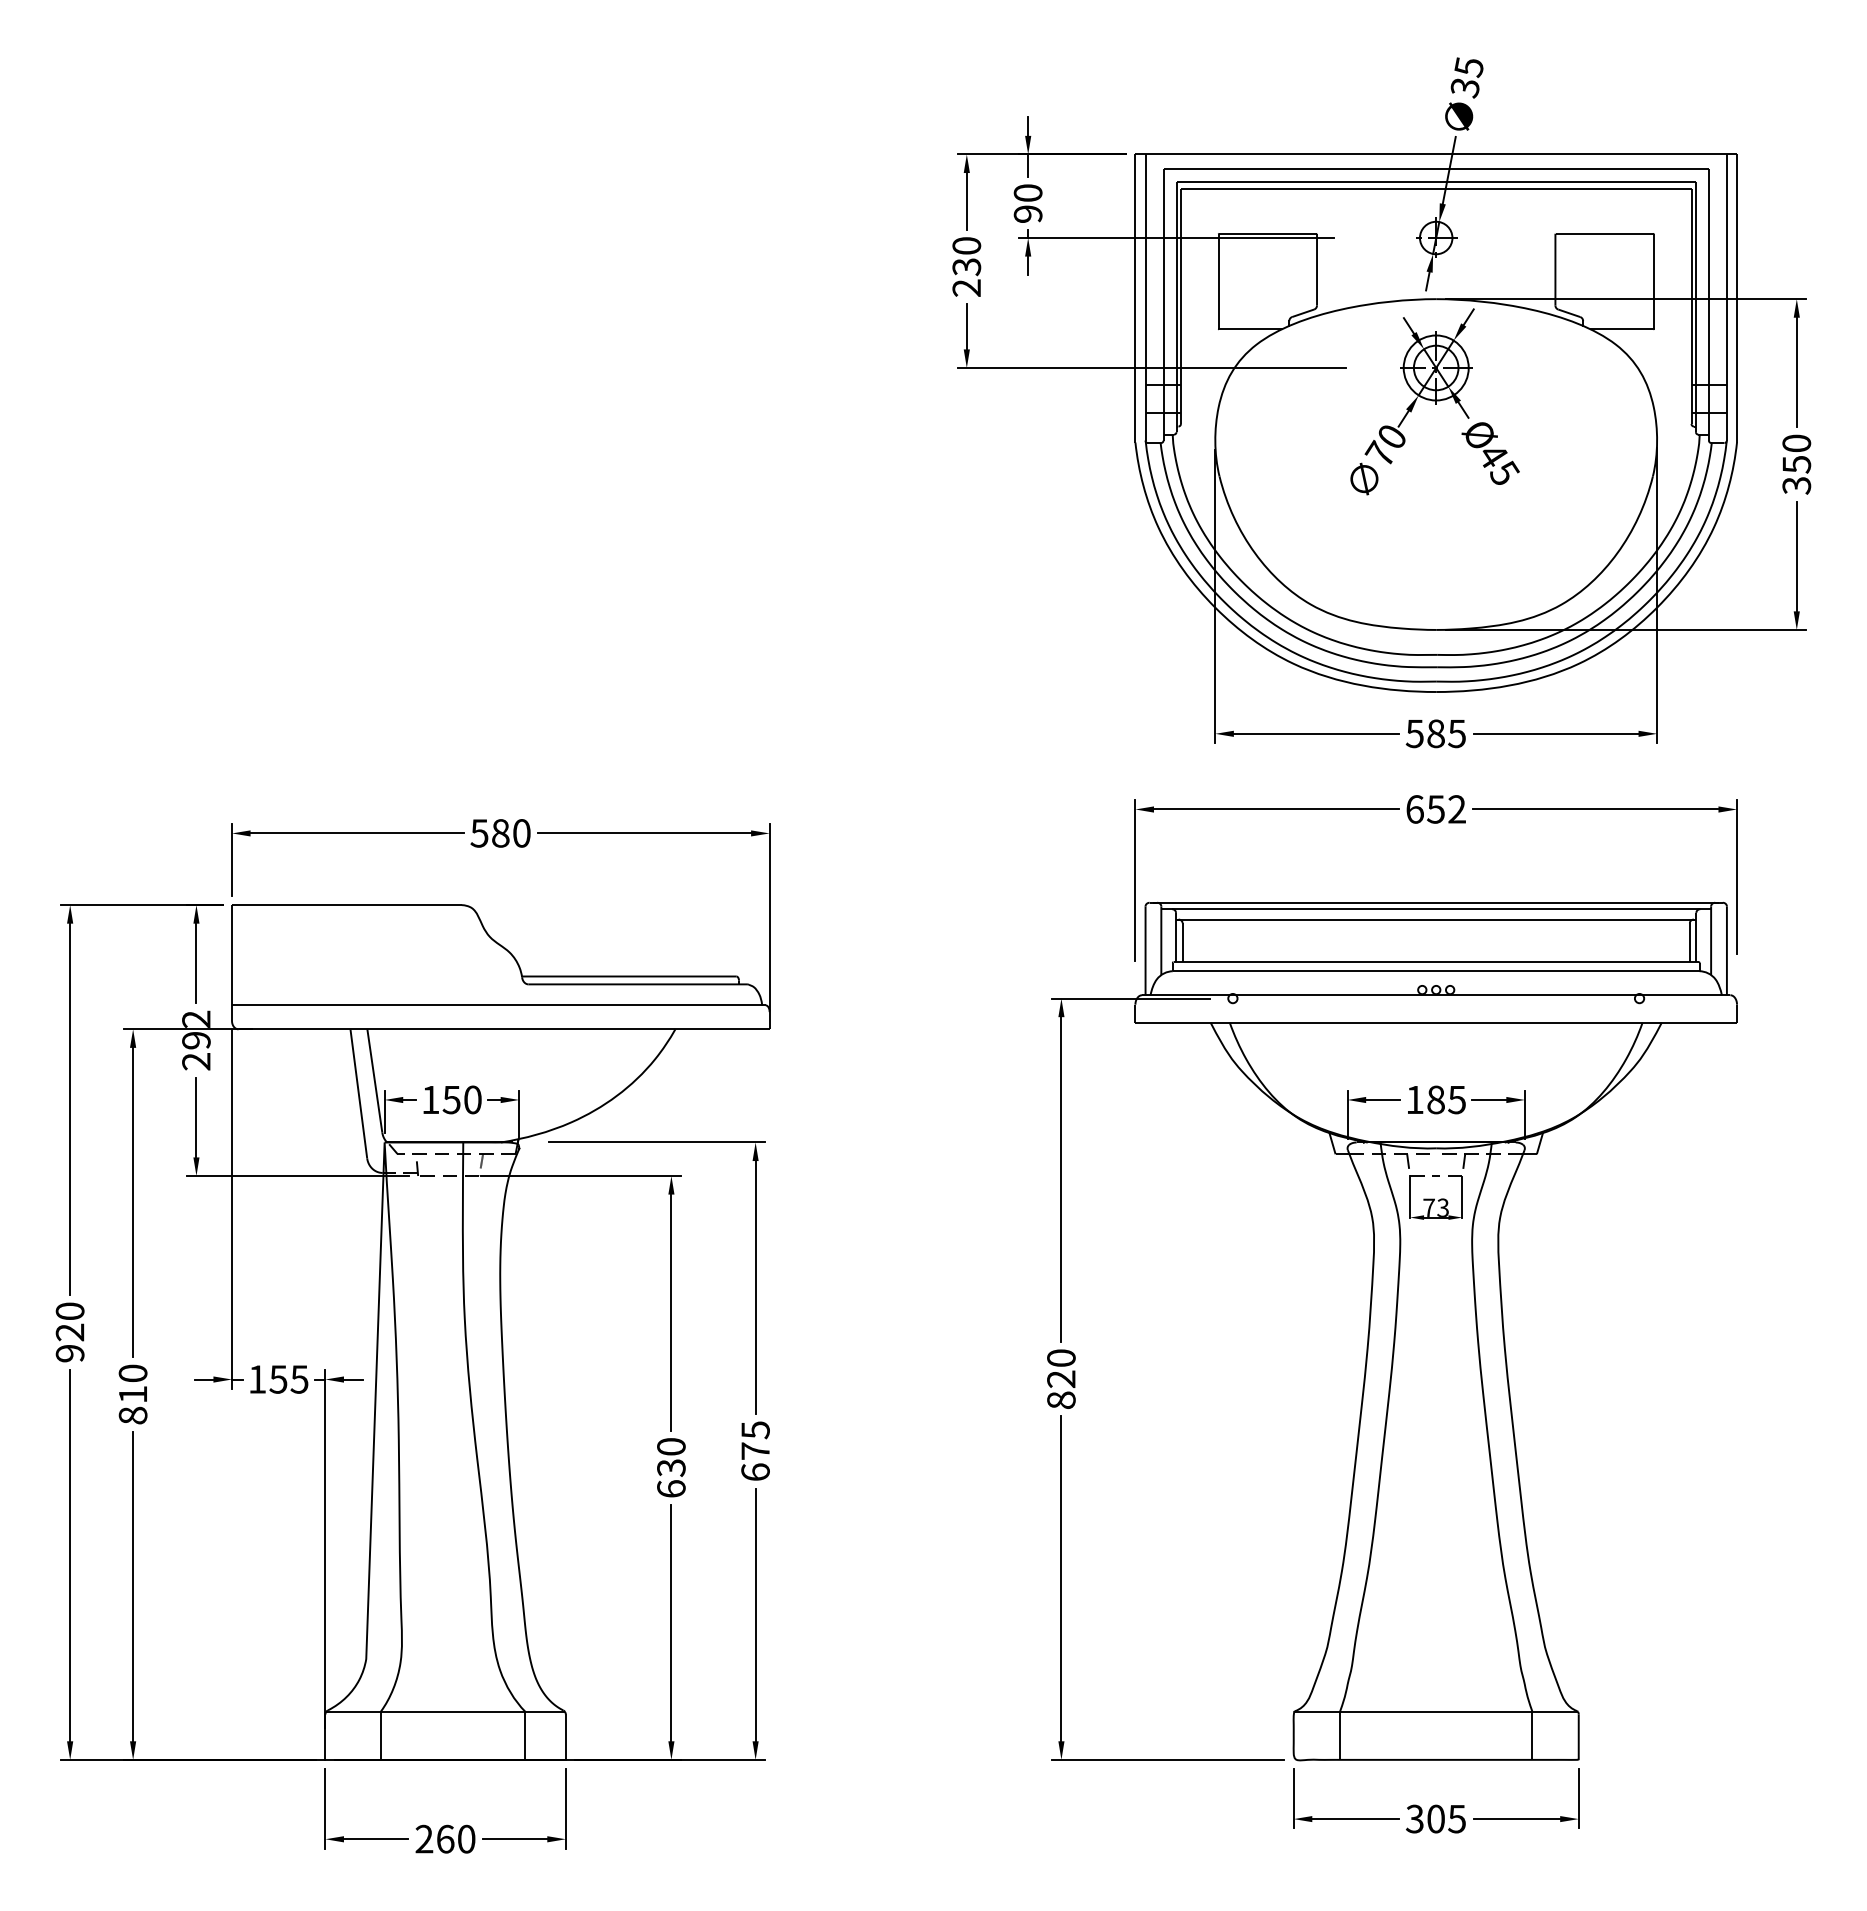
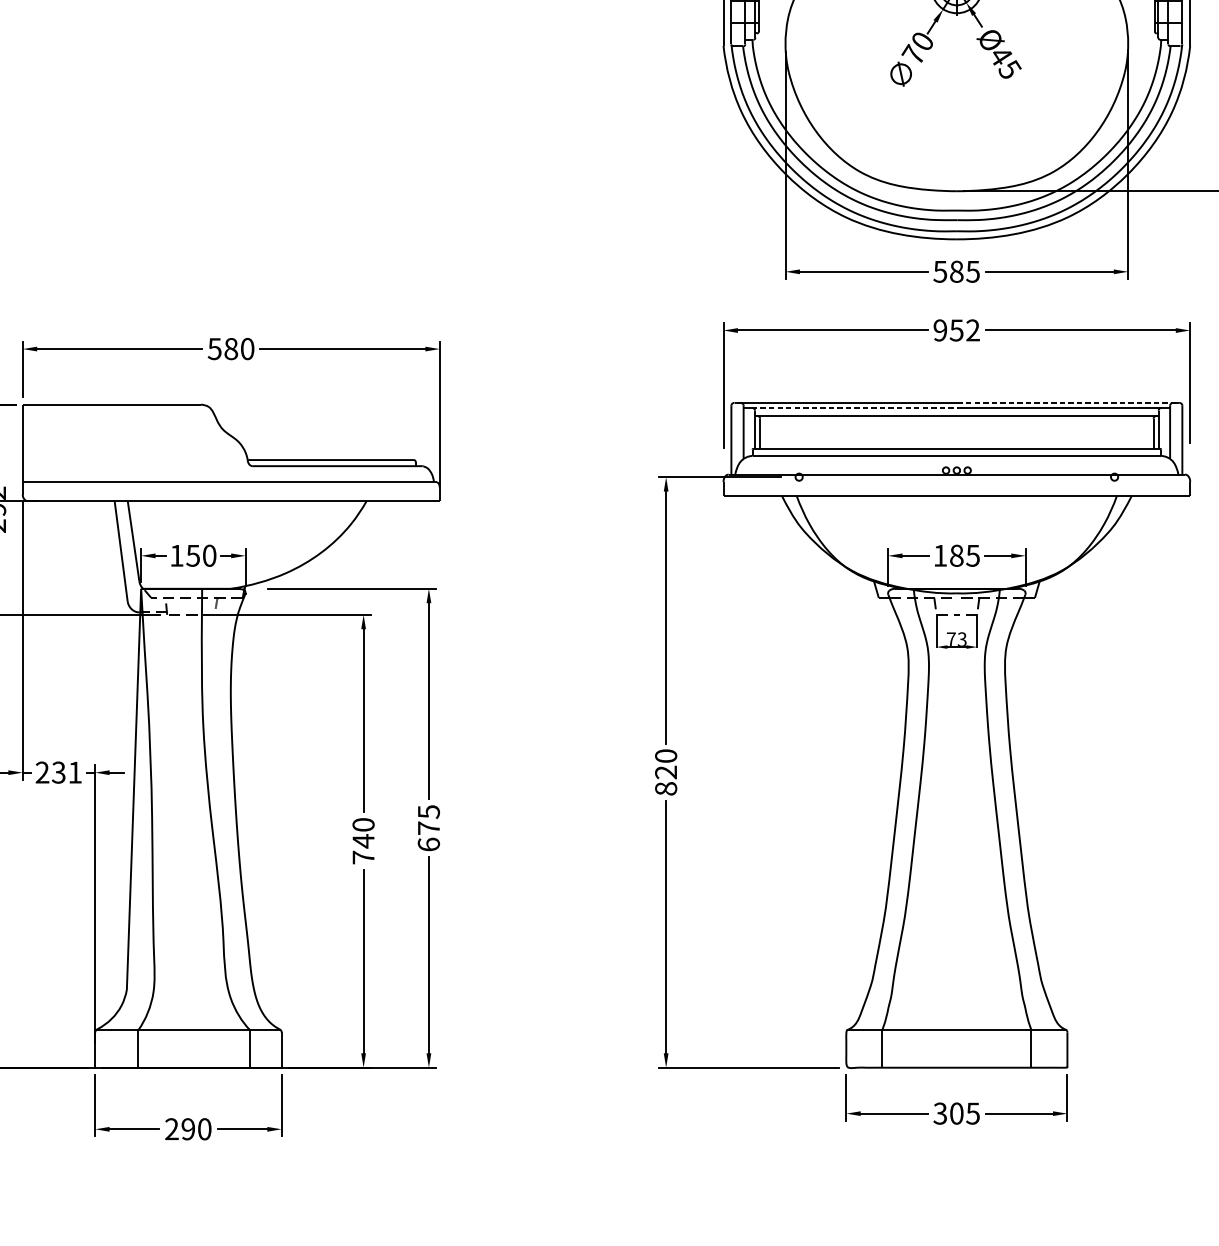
text: (1414, 809) -> (940, 330), 652 -> 952
line: (1577, 902) -> (1066, 402), solid -> dashed
line: (1304, 909) -> (854, 408), solid -> dashed
text: (278, 1379) -> (58, 772), 155 -> 231
text: (671, 1477) -> (363, 848), 630 -> 740
text: (445, 1838) -> (188, 1128), 260 -> 290

